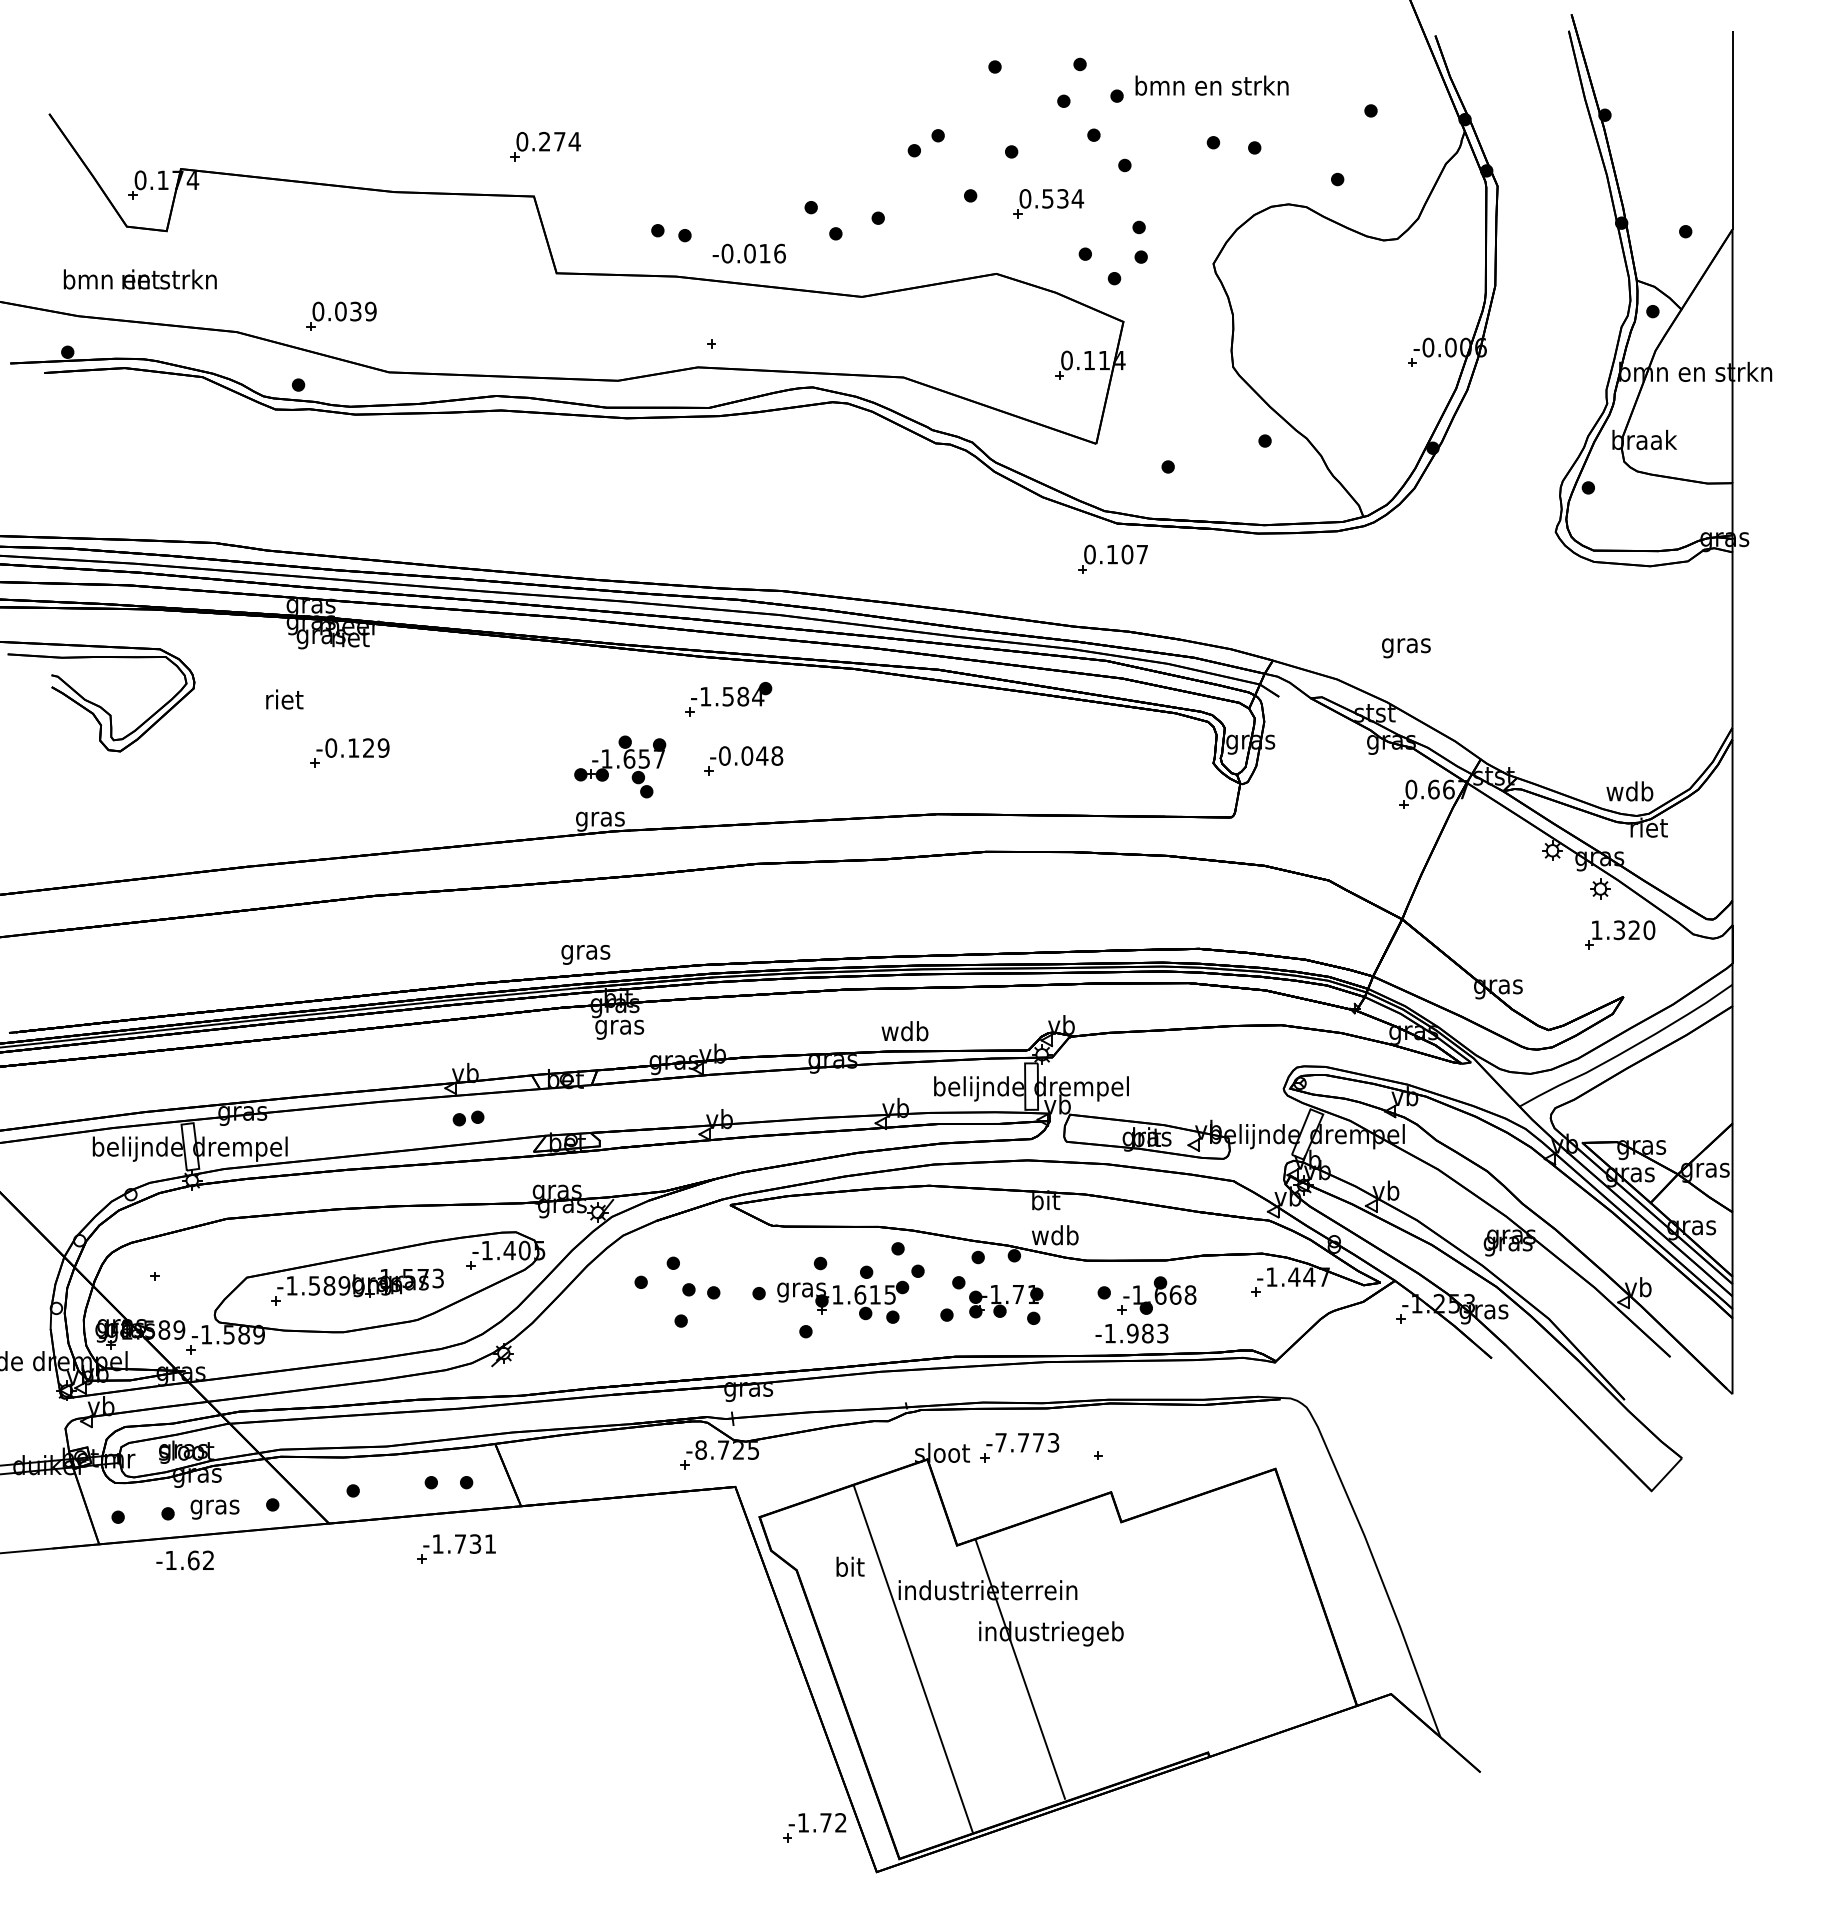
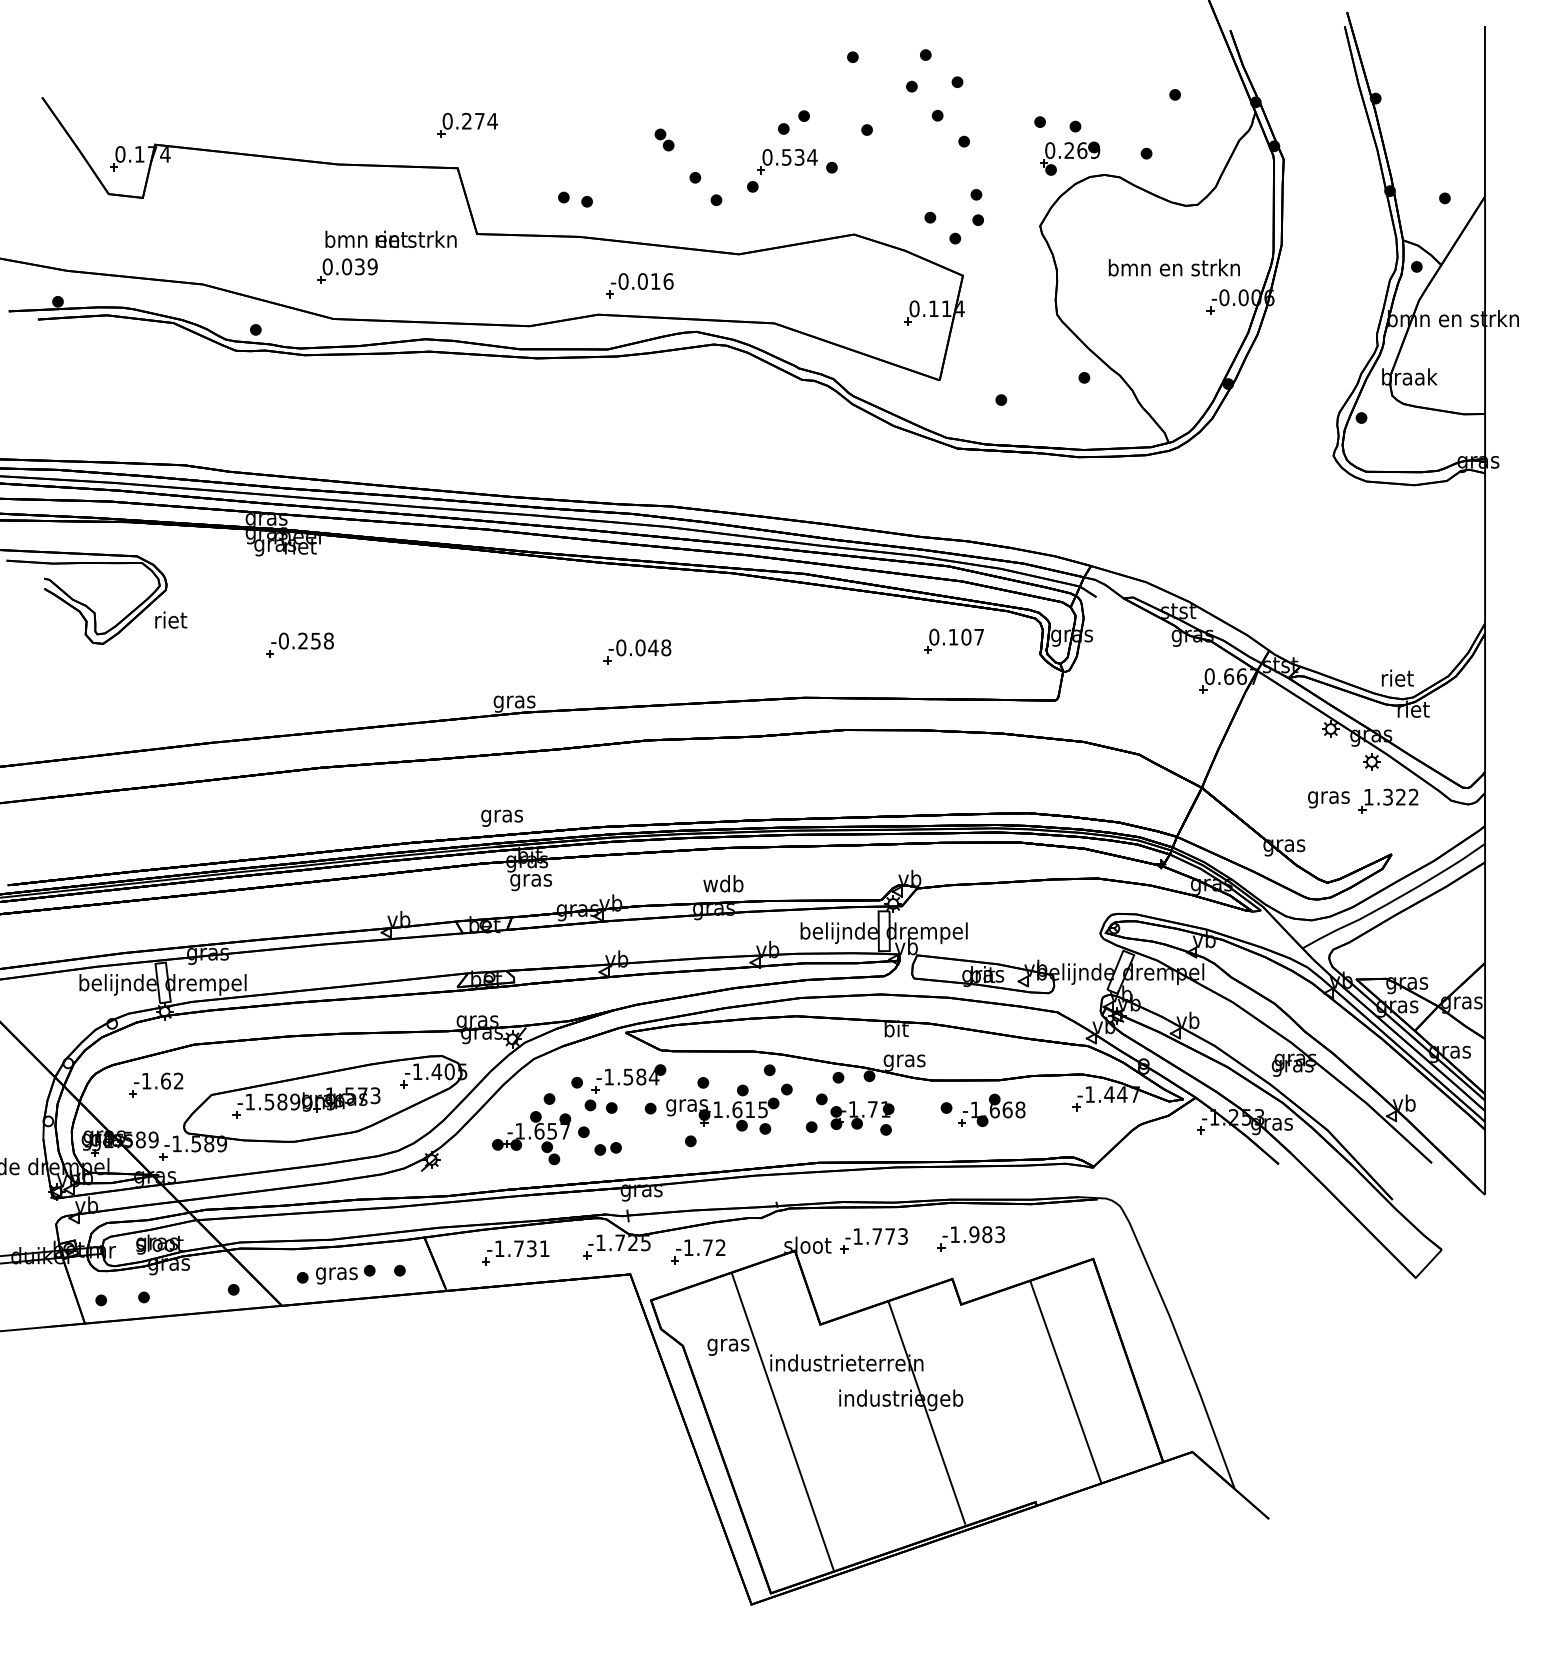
text: (1211, 85) -> (1173, 267), moved
part: (775, 163) -> (664, 139), added
part: (1248, 185) -> (1070, 158), added
part: (1048, 203) -> (787, 161), moved
text: (748, 253) -> (641, 281), moved
text: (139, 279) -> (390, 239), moved
part: (341, 315) -> (347, 270), moved
part: (1112, 558) -> (953, 640), moved
text: (1406, 648) -> (1329, 799), moved
text: (284, 699) -> (170, 619), moved
part: (728, 699) -> (628, 1079), moved
text: (368, 747) -> (315, 640), -0.129 -> -0.258
part: (620, 766) -> (531, 1137), moved
text: (1629, 791) -> (1396, 678), wdb -> riet
text: (1649, 930) -> (1413, 797), 1.320 -> 1.322
text: (904, 1031) -> (722, 884), moved
part: (468, 1118) -> (608, 1148), moved
text: (1055, 1237) -> (904, 1060), wdb -> gras
text: (1131, 1333) -> (973, 1234), moved
text: (1000, 1442) -> (857, 1236), -7.773 -> -1.773
text: (700, 1449) -> (600, 1242), -8.725 -> -1.725
text: (214, 1509) -> (336, 1275), moved
part: (456, 1548) -> (515, 1252), moved
text: (184, 1560) -> (158, 1081), moved
text: (849, 1568) -> (728, 1344), bit -> gras
line: (1243, 1612) -> (1065, 1382), added
line: (1019, 1668) -> (926, 1412), moved
part: (814, 1827) -> (698, 1251), moved

